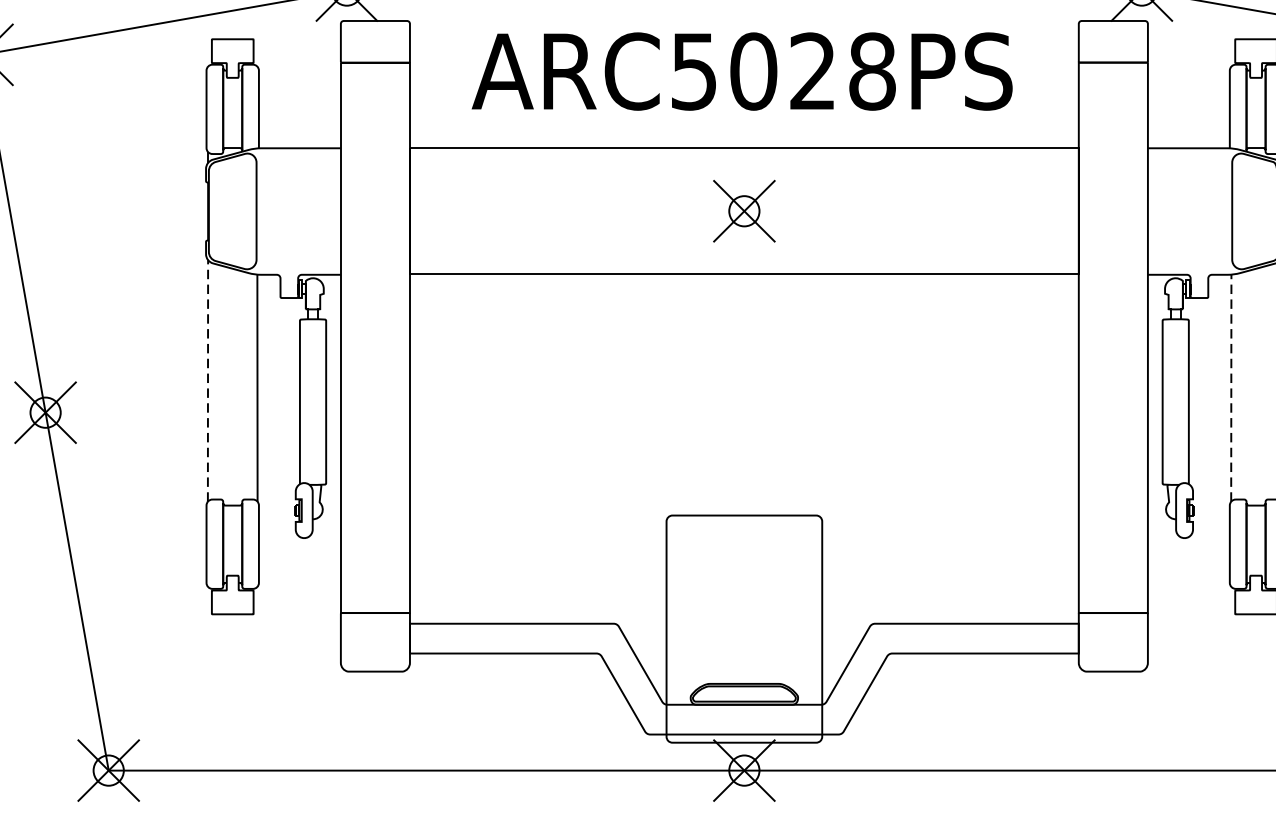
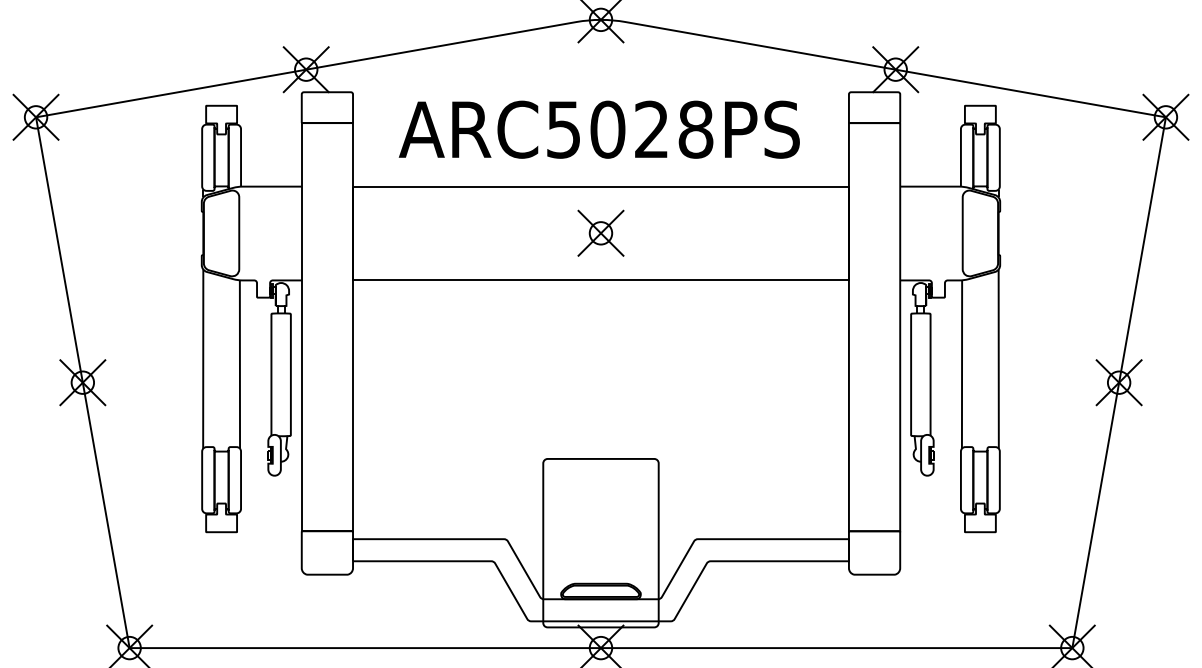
line: (208, 381) -> (203, 359), dashed -> solid
line: (1231, 388) -> (962, 364), dashed -> solid

